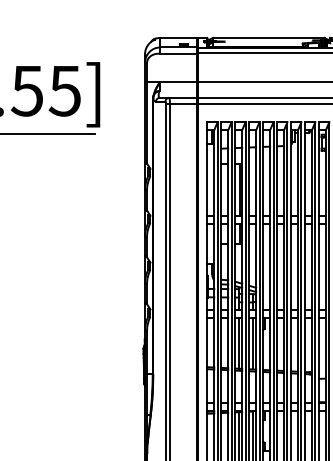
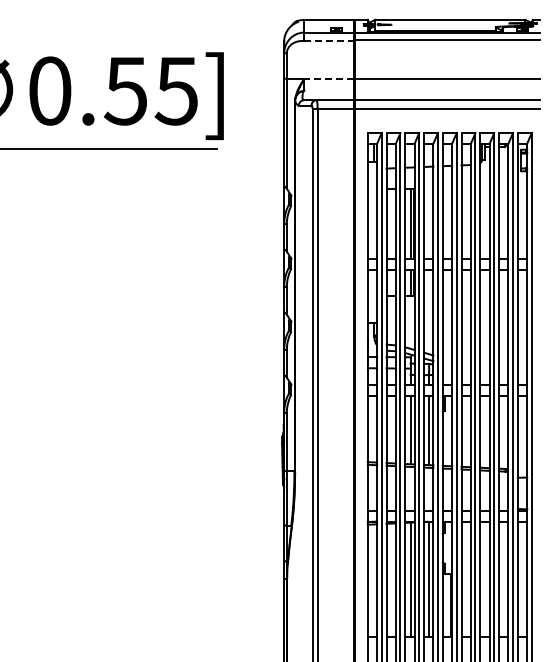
line: (178, 53) -> (329, 40), solid -> dashed
line: (178, 81) -> (329, 78), solid -> dashed

